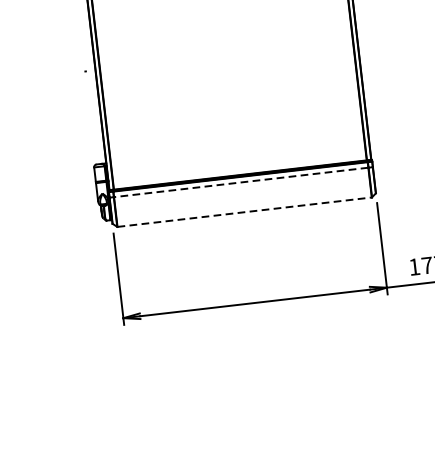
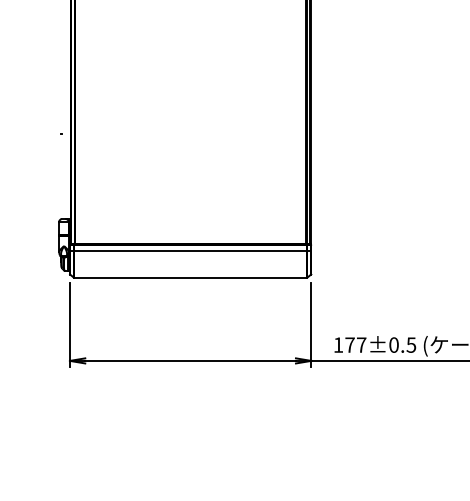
line: (241, 182) -> (190, 250), dashed -> solid
line: (245, 211) -> (191, 277), dashed -> solid

